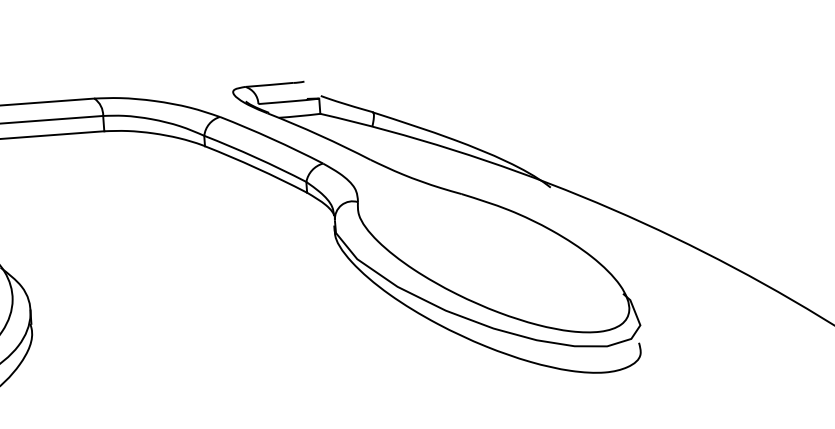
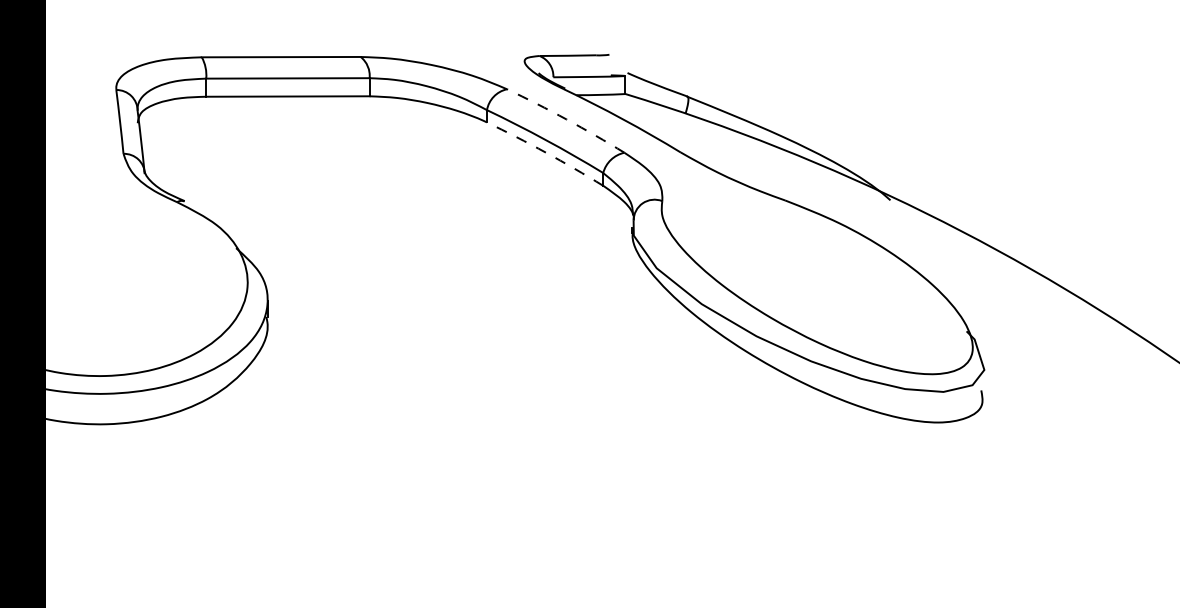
arc: (272, 138) -> (566, 119), solid -> dashed
arc: (256, 168) -> (545, 152), solid -> dashed

